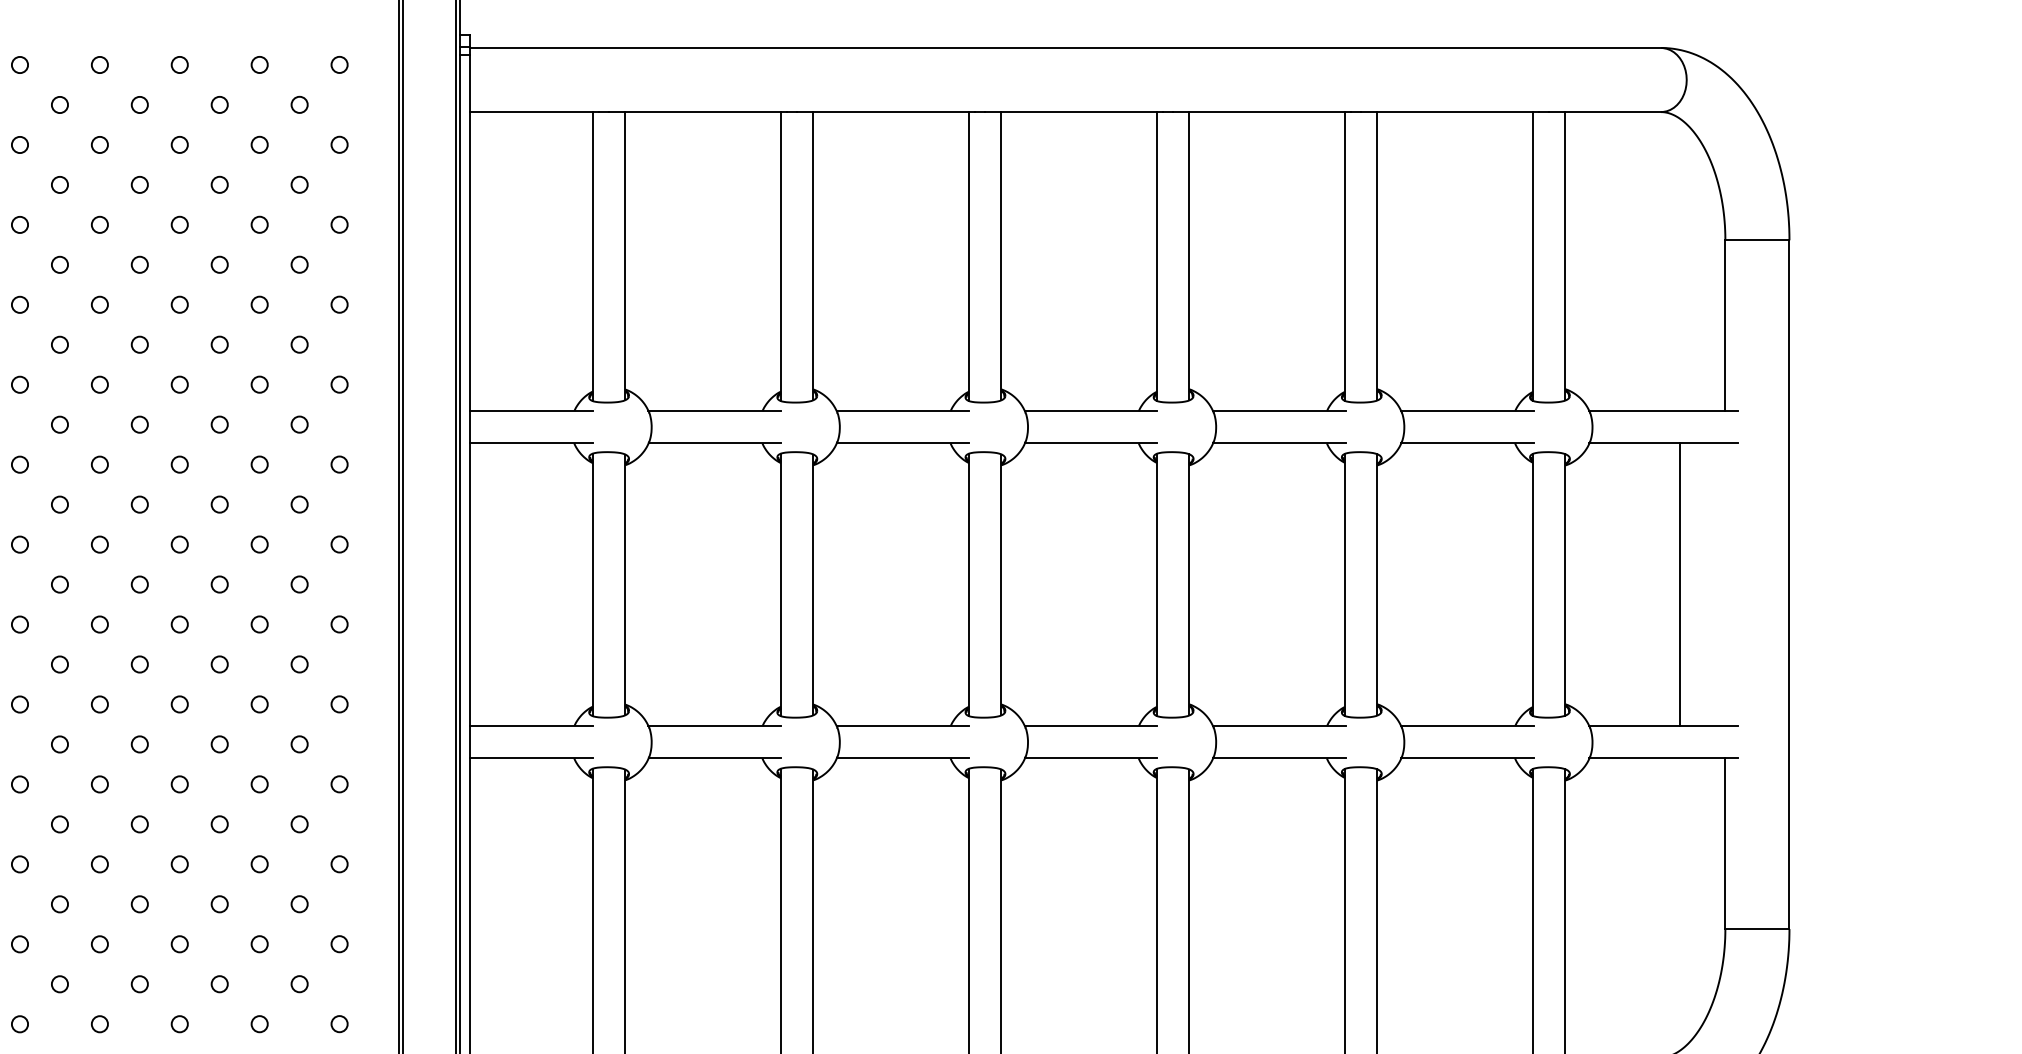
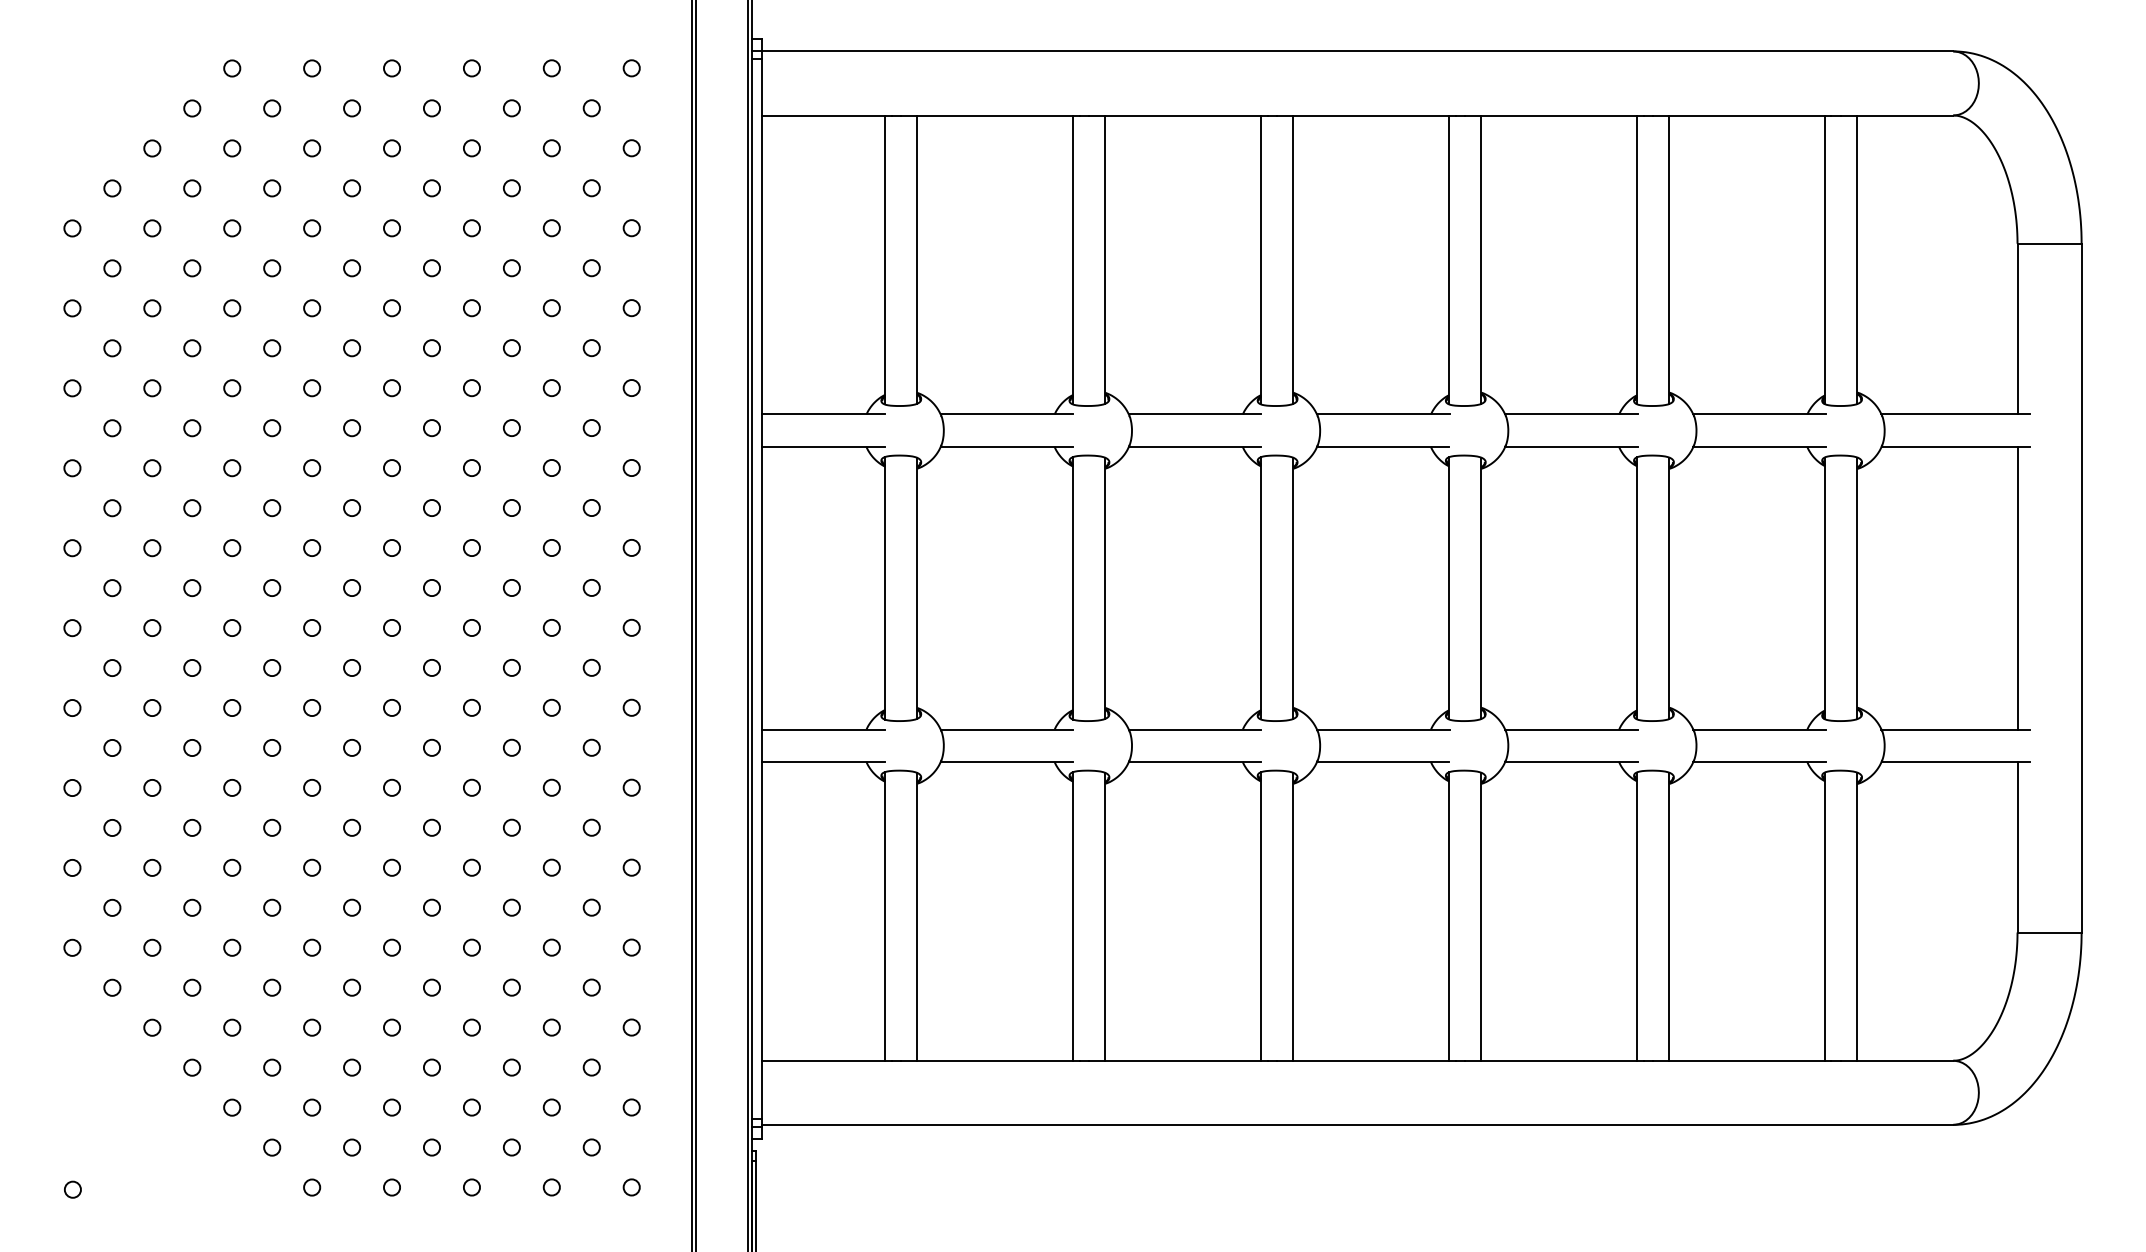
line: (1680, 584) -> (2017, 587), moved

